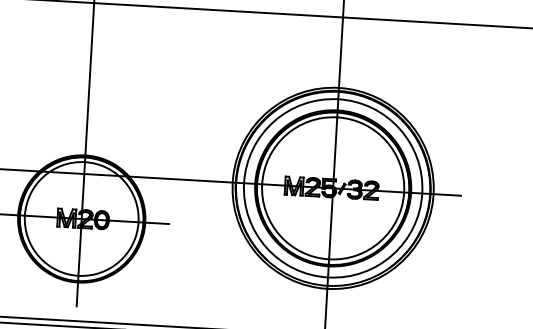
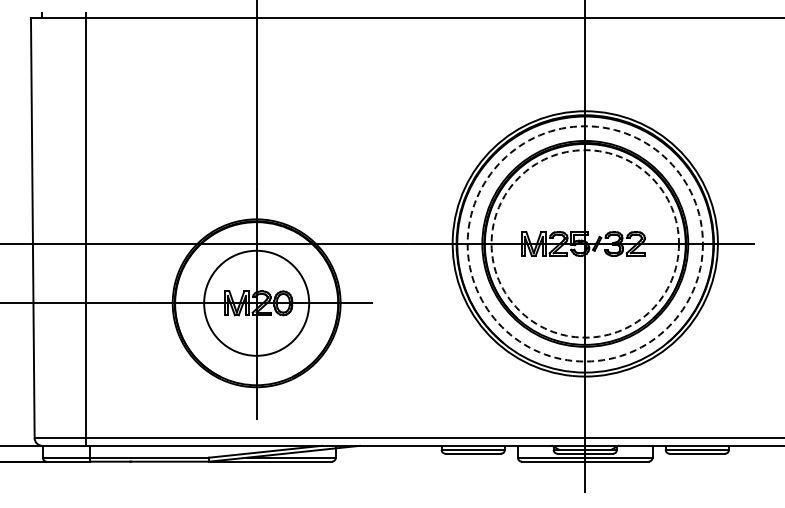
circle: (332, 188) -> (584, 243), solid -> dashed
circle: (333, 188) -> (585, 243), solid -> dashed
circle: (81, 219) -> (256, 303), size x0.7

